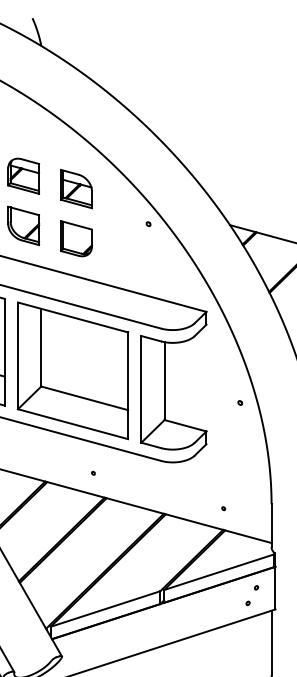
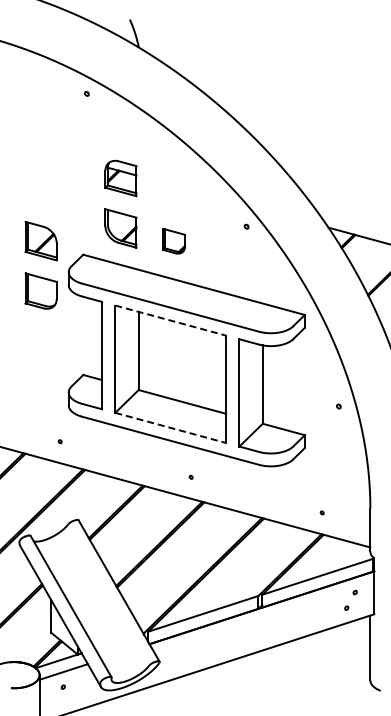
part: (75, 189) -> (173, 191), removed
part: (75, 237) -> (173, 240), size x0.7
line: (73, 317) -> (171, 320), solid -> dashed
line: (73, 424) -> (171, 428), solid -> dashed

